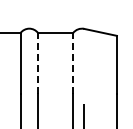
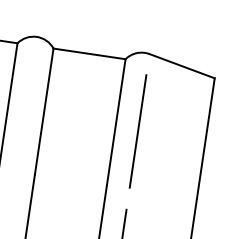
line: (38, 63) -> (45, 111), dashed -> solid
line: (73, 63) -> (117, 121), dashed -> solid
line: (83, 66) -> (136, 131), added

